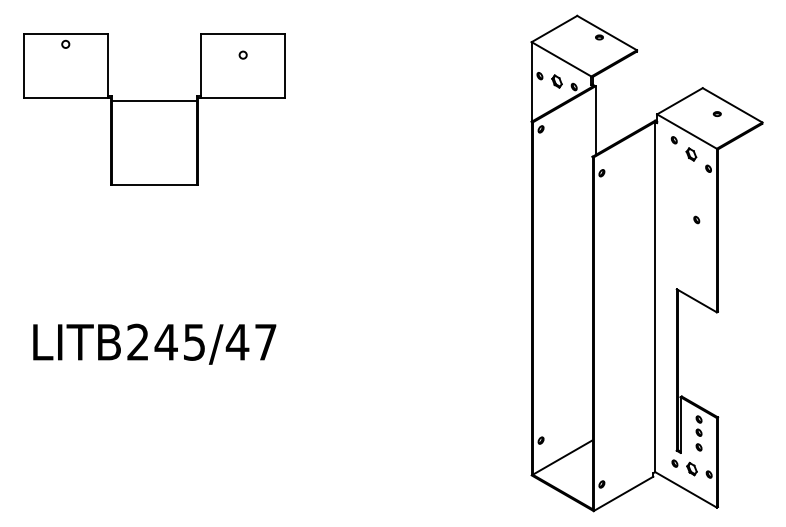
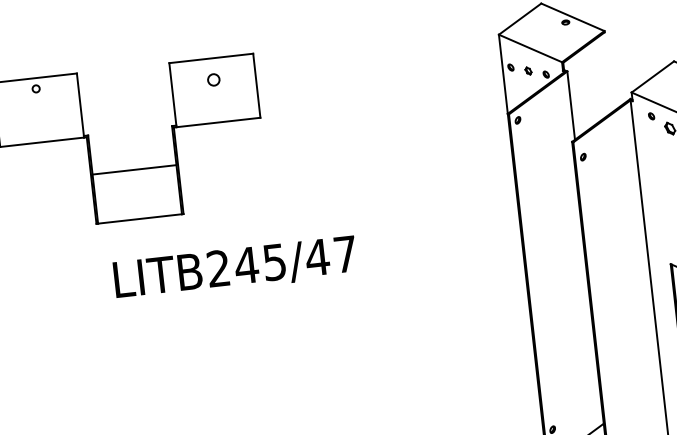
circle: (242, 54) -> (212, 79), size x1.6
part: (556, 81) -> (527, 71), size x0.6
line: (154, 100) -> (134, 169), moved
text: (154, 343) -> (235, 267), moved

